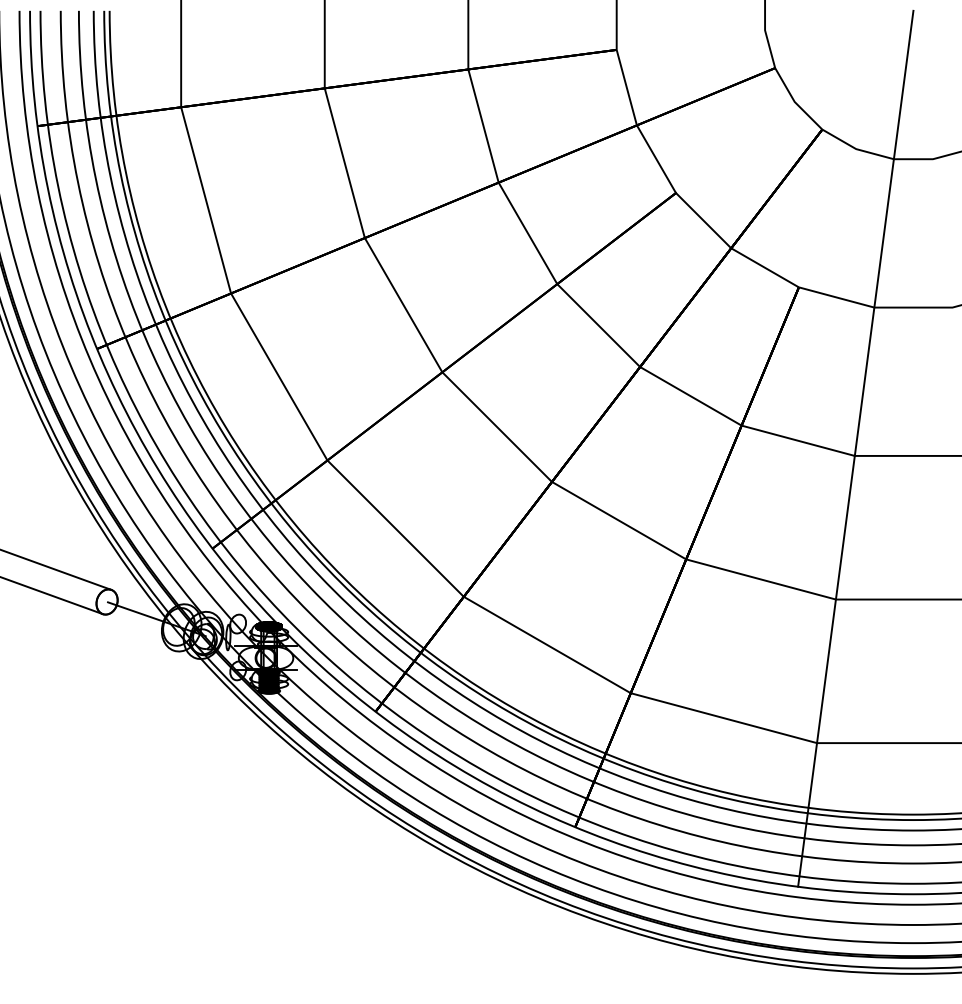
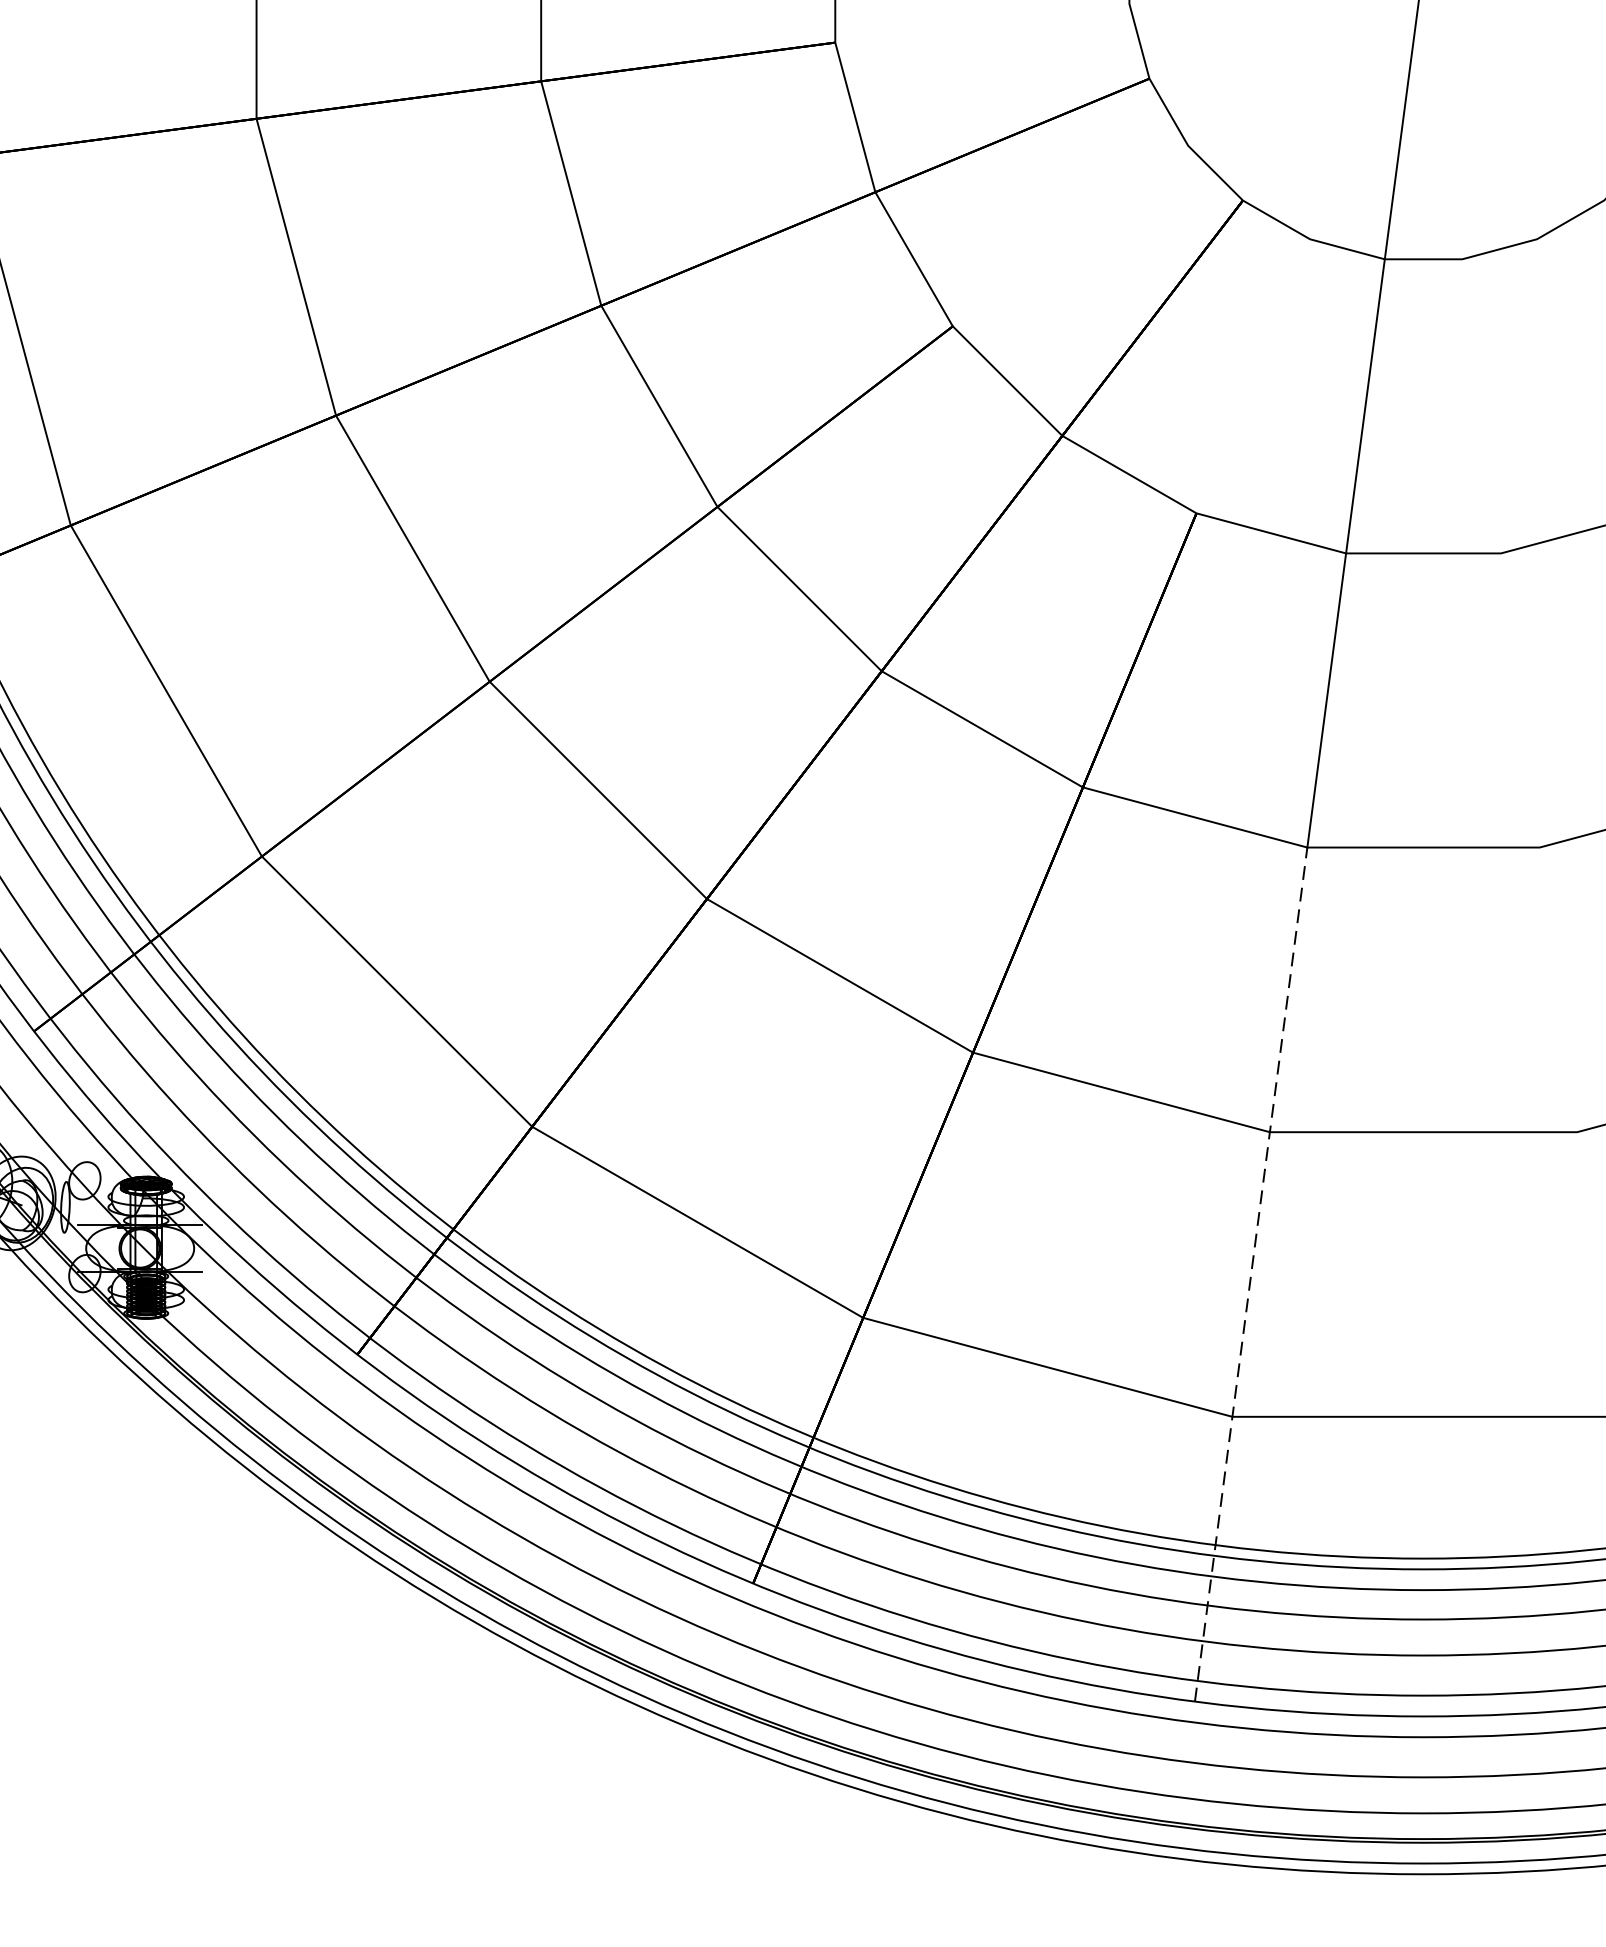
line: (826, 670) -> (1251, 1272), solid -> dashed

